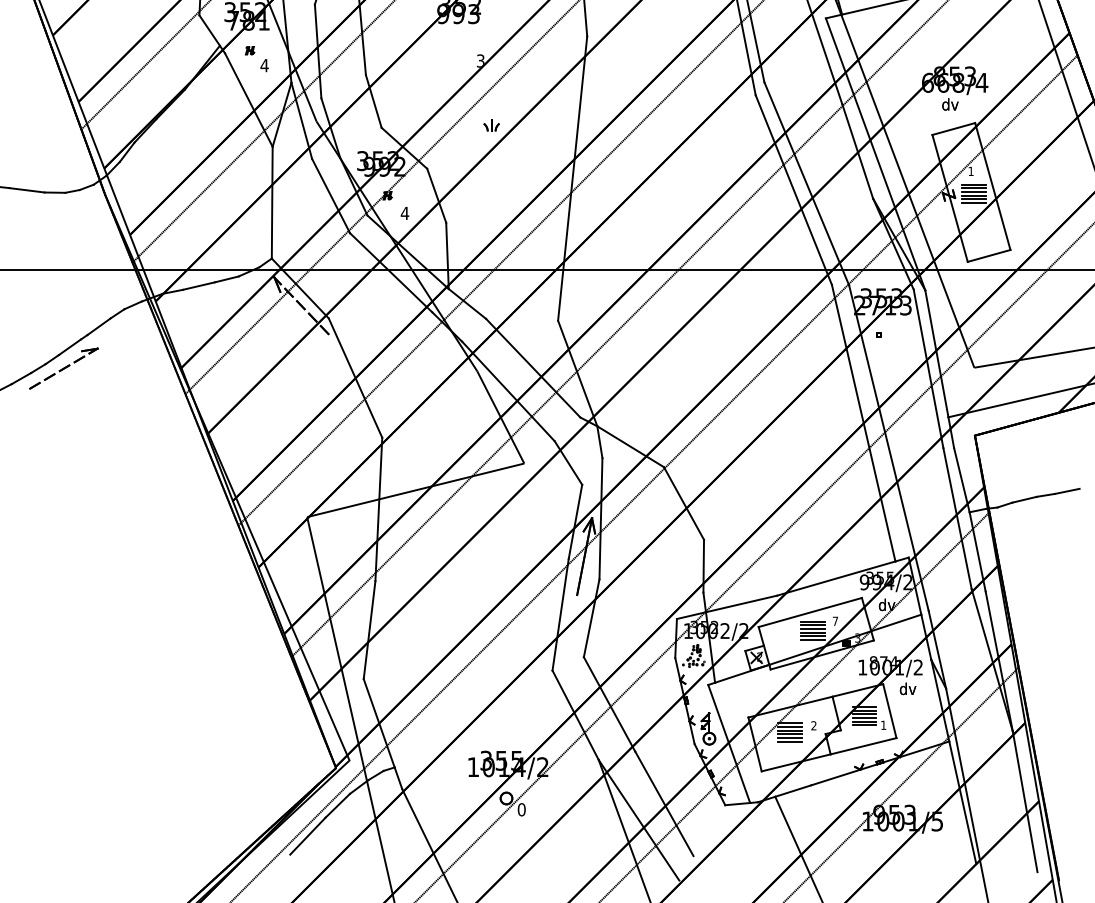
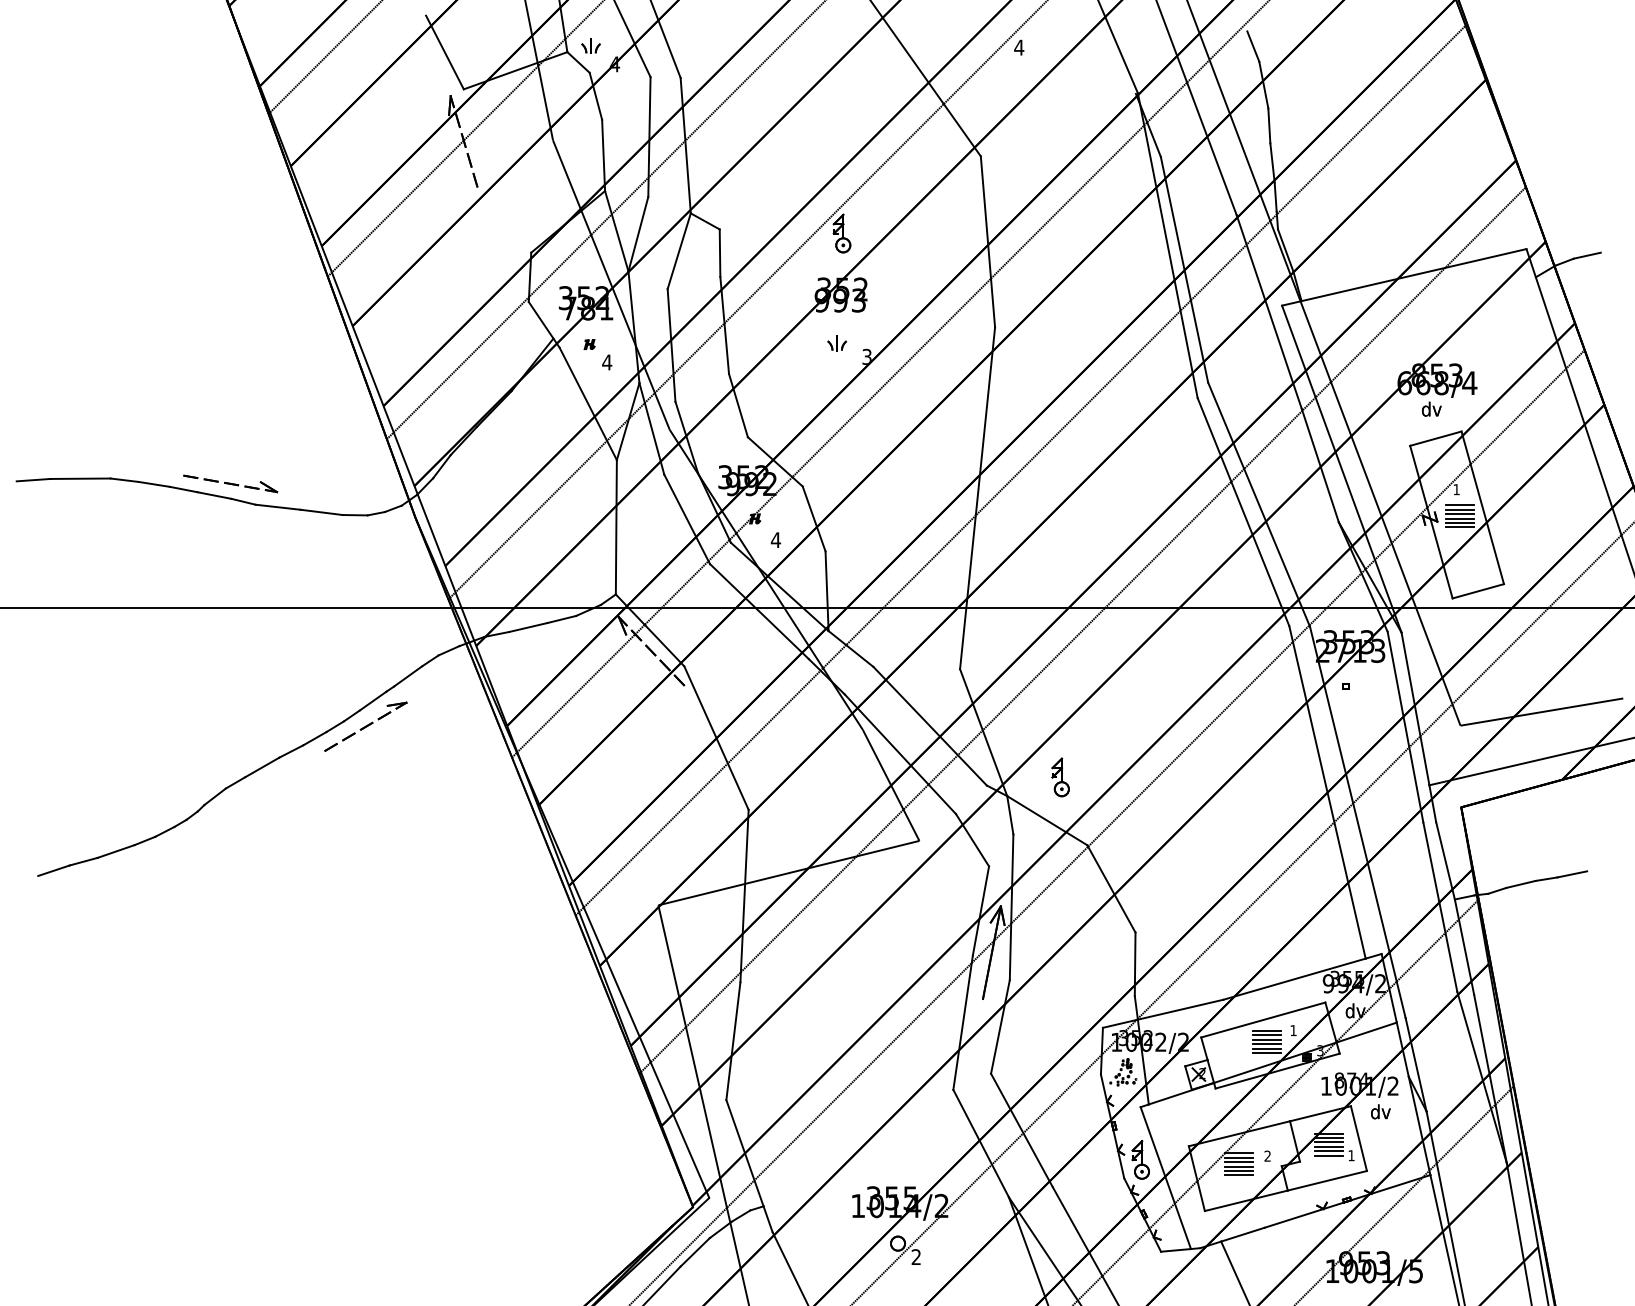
part: (491, 125) -> (836, 343), moved
part: (641, 410) -> (1060, 777), added
text: (835, 621) -> (1293, 1030), 7 -> 1
text: (521, 810) -> (916, 1257), 0 -> 2

